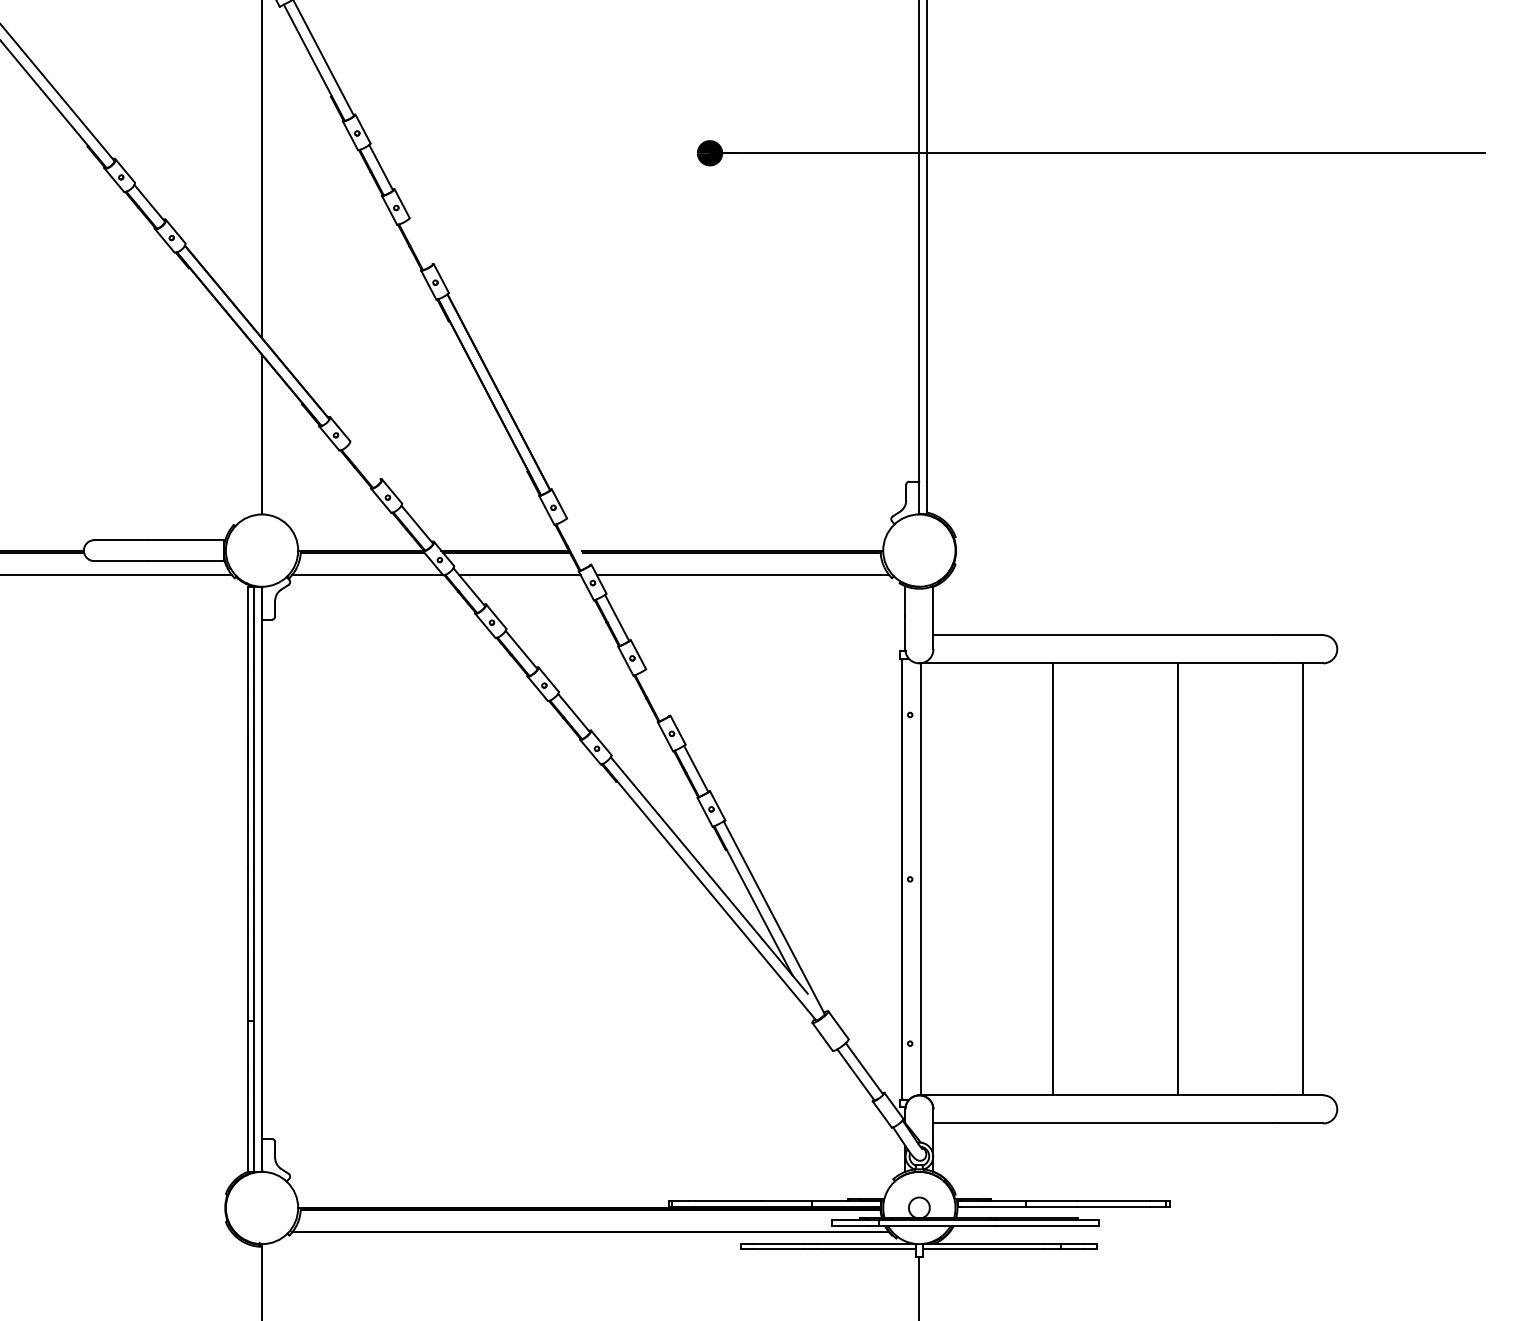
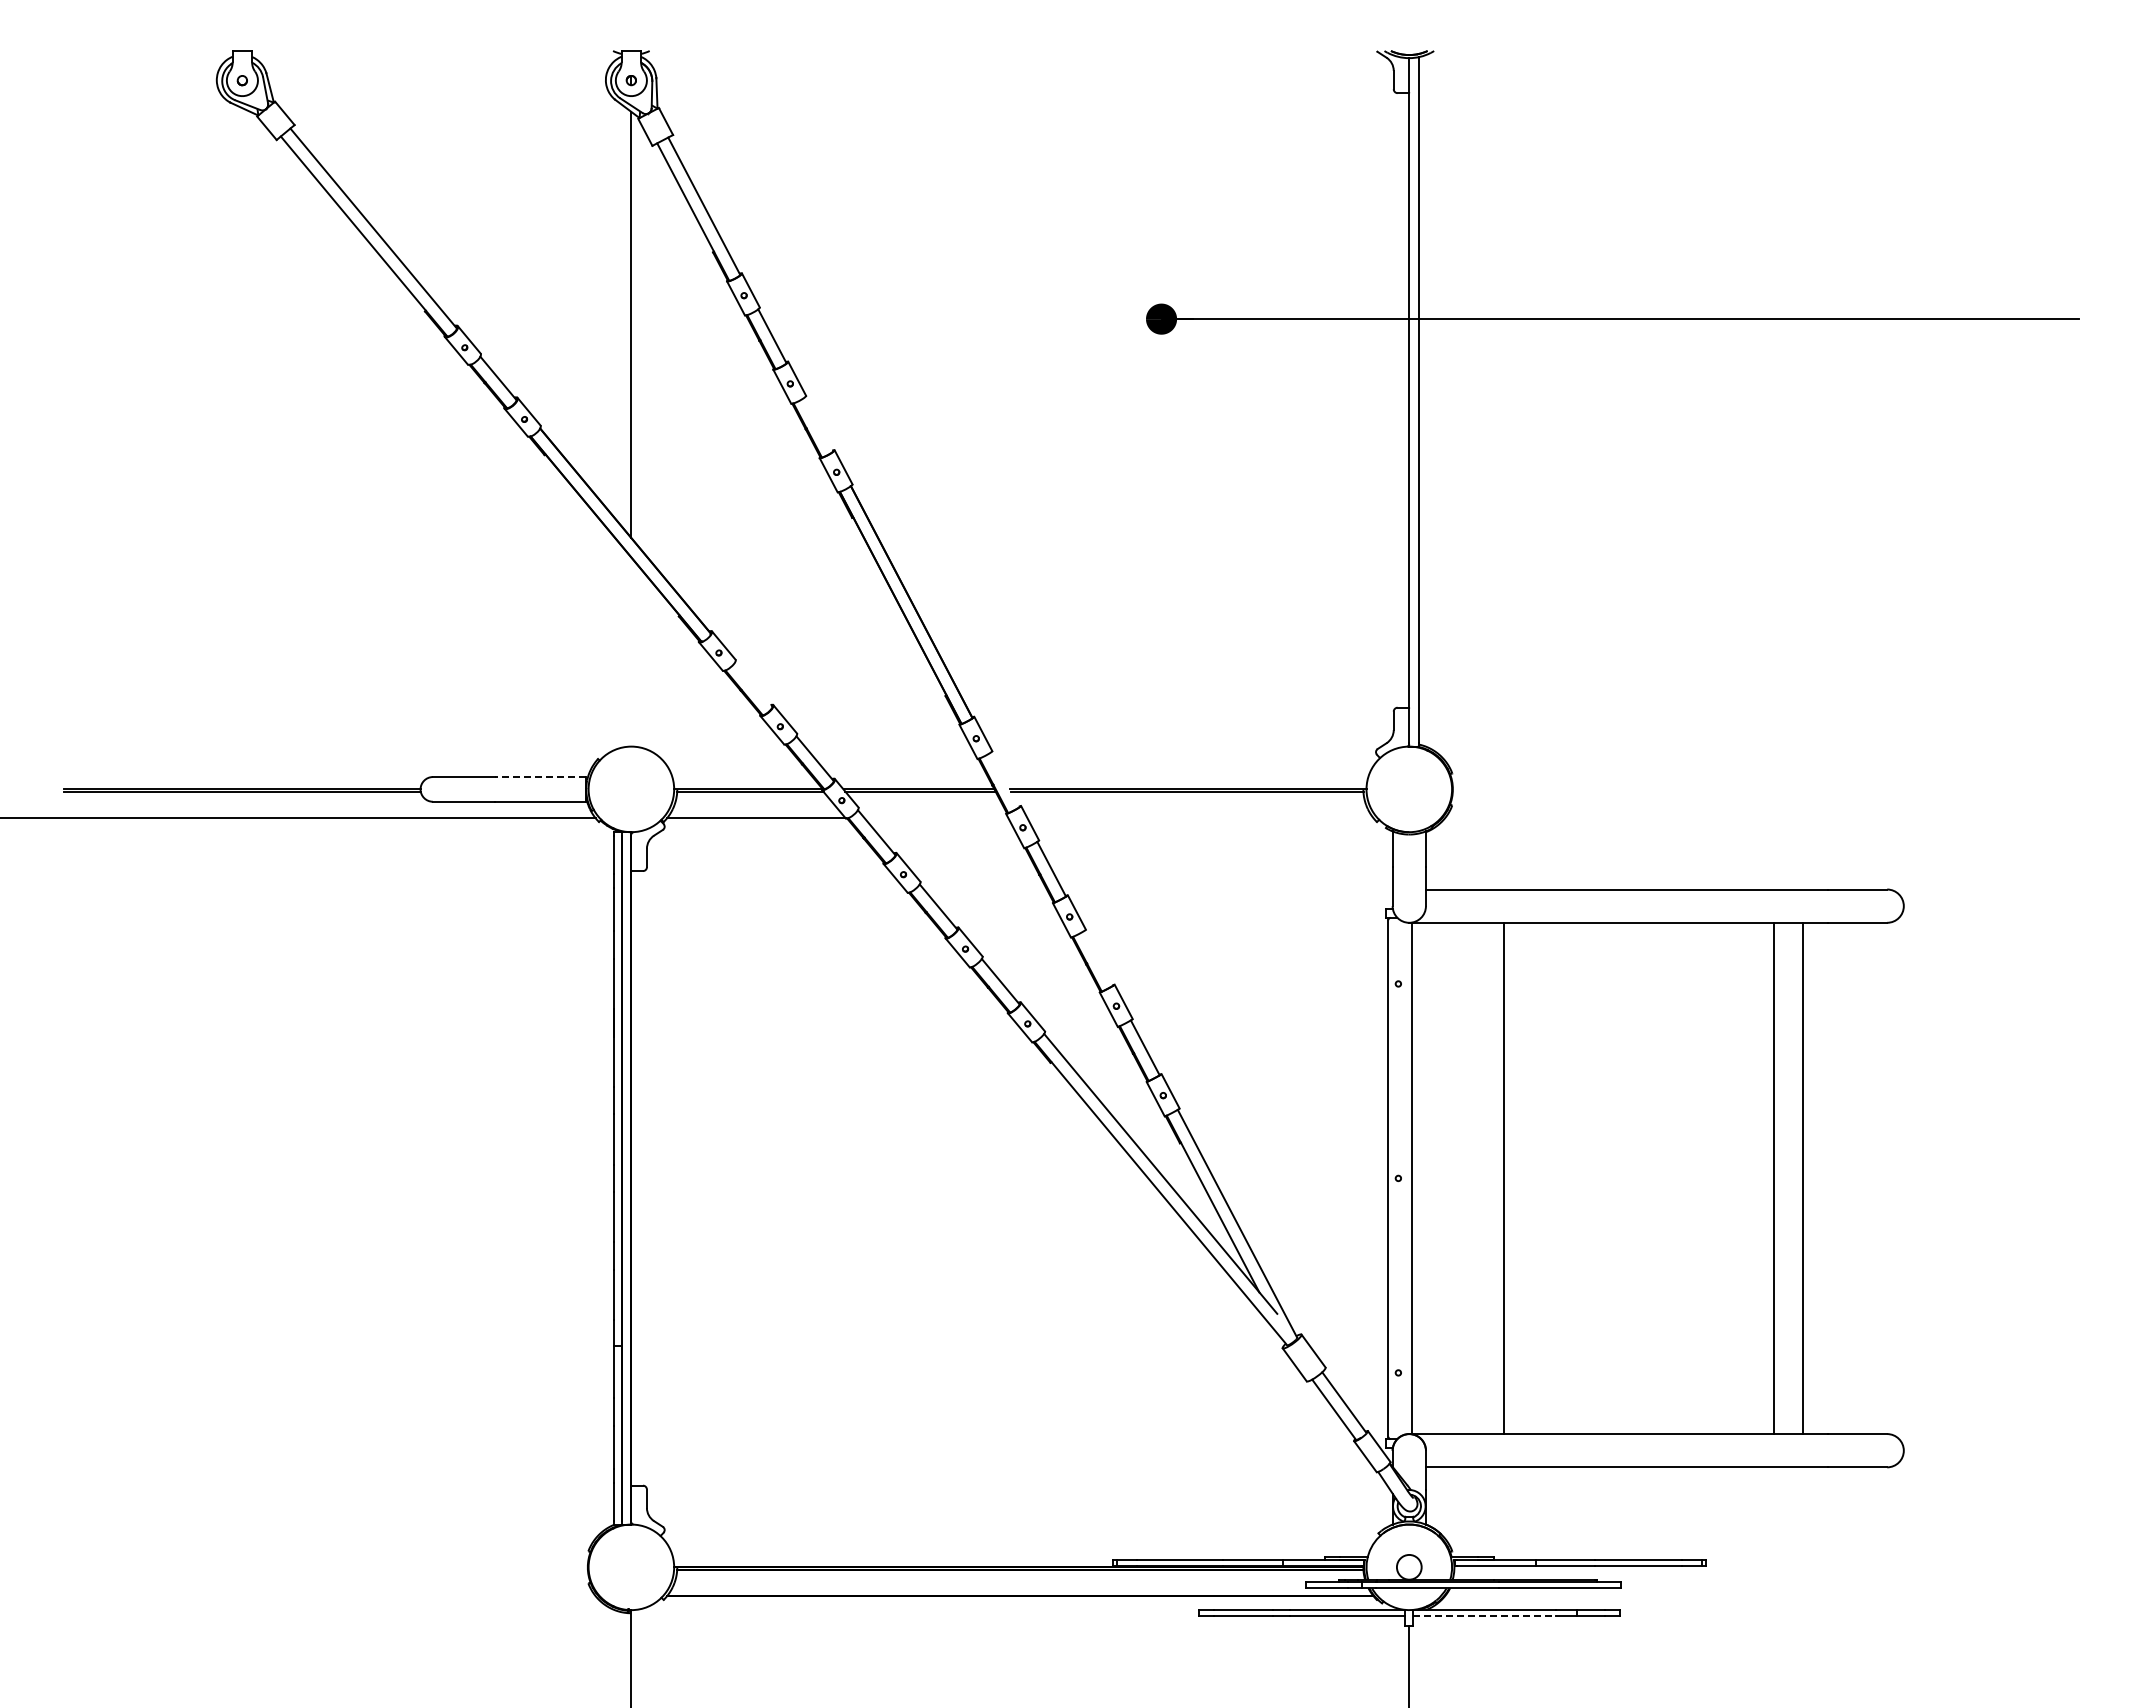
line: (262, 434) -> (631, 651), removed
line: (185, 540) -> (540, 777), solid -> dashed
line: (519, 575) -> (936, 818), removed
line: (742, 575) -> (1200, 818), removed
line: (1053, 879) -> (1504, 1178), moved
line: (1178, 879) -> (1774, 1178), moved
line: (1302, 879) -> (1802, 1178), moved
line: (982, 1249) -> (1484, 1616), solid -> dashed

